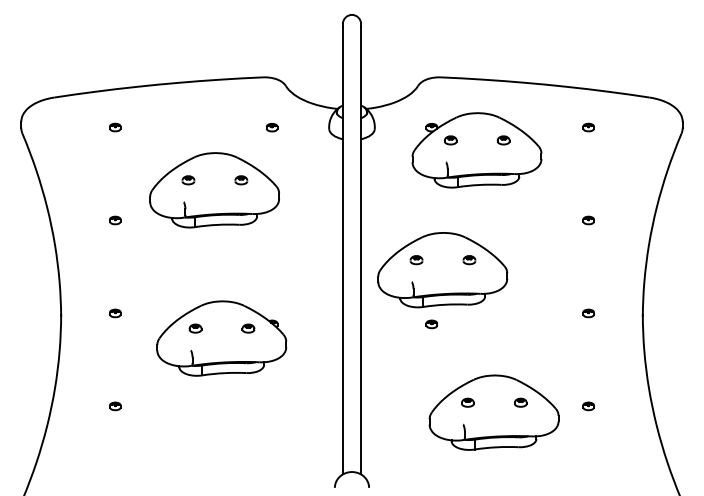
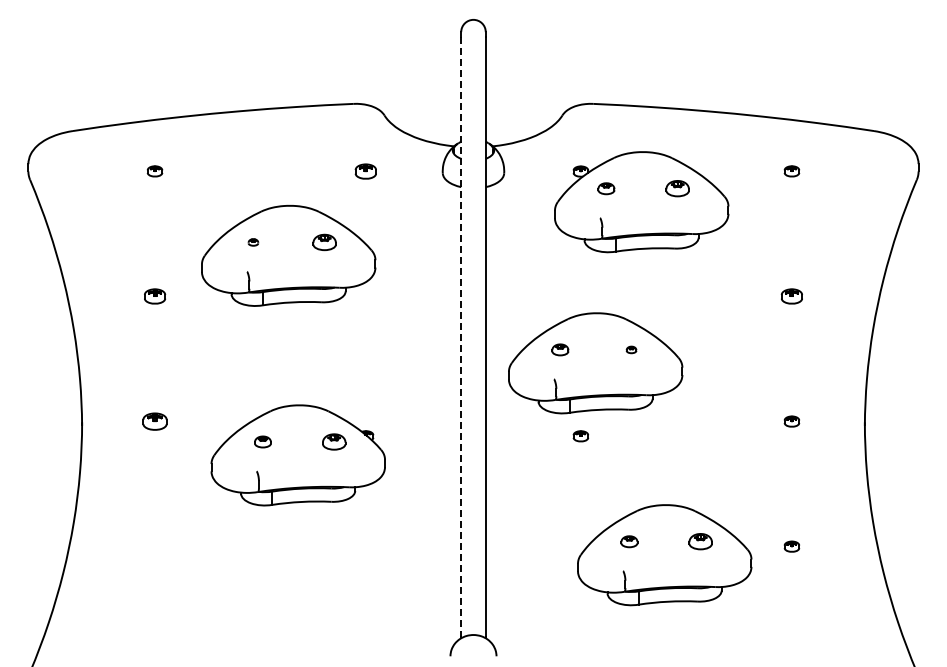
part: (272, 127) -> (366, 171), size x1.4
part: (503, 140) -> (677, 188), size x1.4
part: (188, 180) -> (253, 242), size x0.6
part: (241, 180) -> (324, 242), size x1.4
part: (114, 220) -> (154, 296), size x1.4
part: (588, 220) -> (791, 296), size x1.4
line: (343, 250) -> (461, 337), solid -> dashed
part: (469, 259) -> (631, 349), size x0.6
part: (114, 313) -> (154, 421), size x1.6
part: (247, 328) -> (333, 441), size x1.4
part: (520, 402) -> (700, 541), size x1.4
part: (114, 406) -> (154, 546), removed

